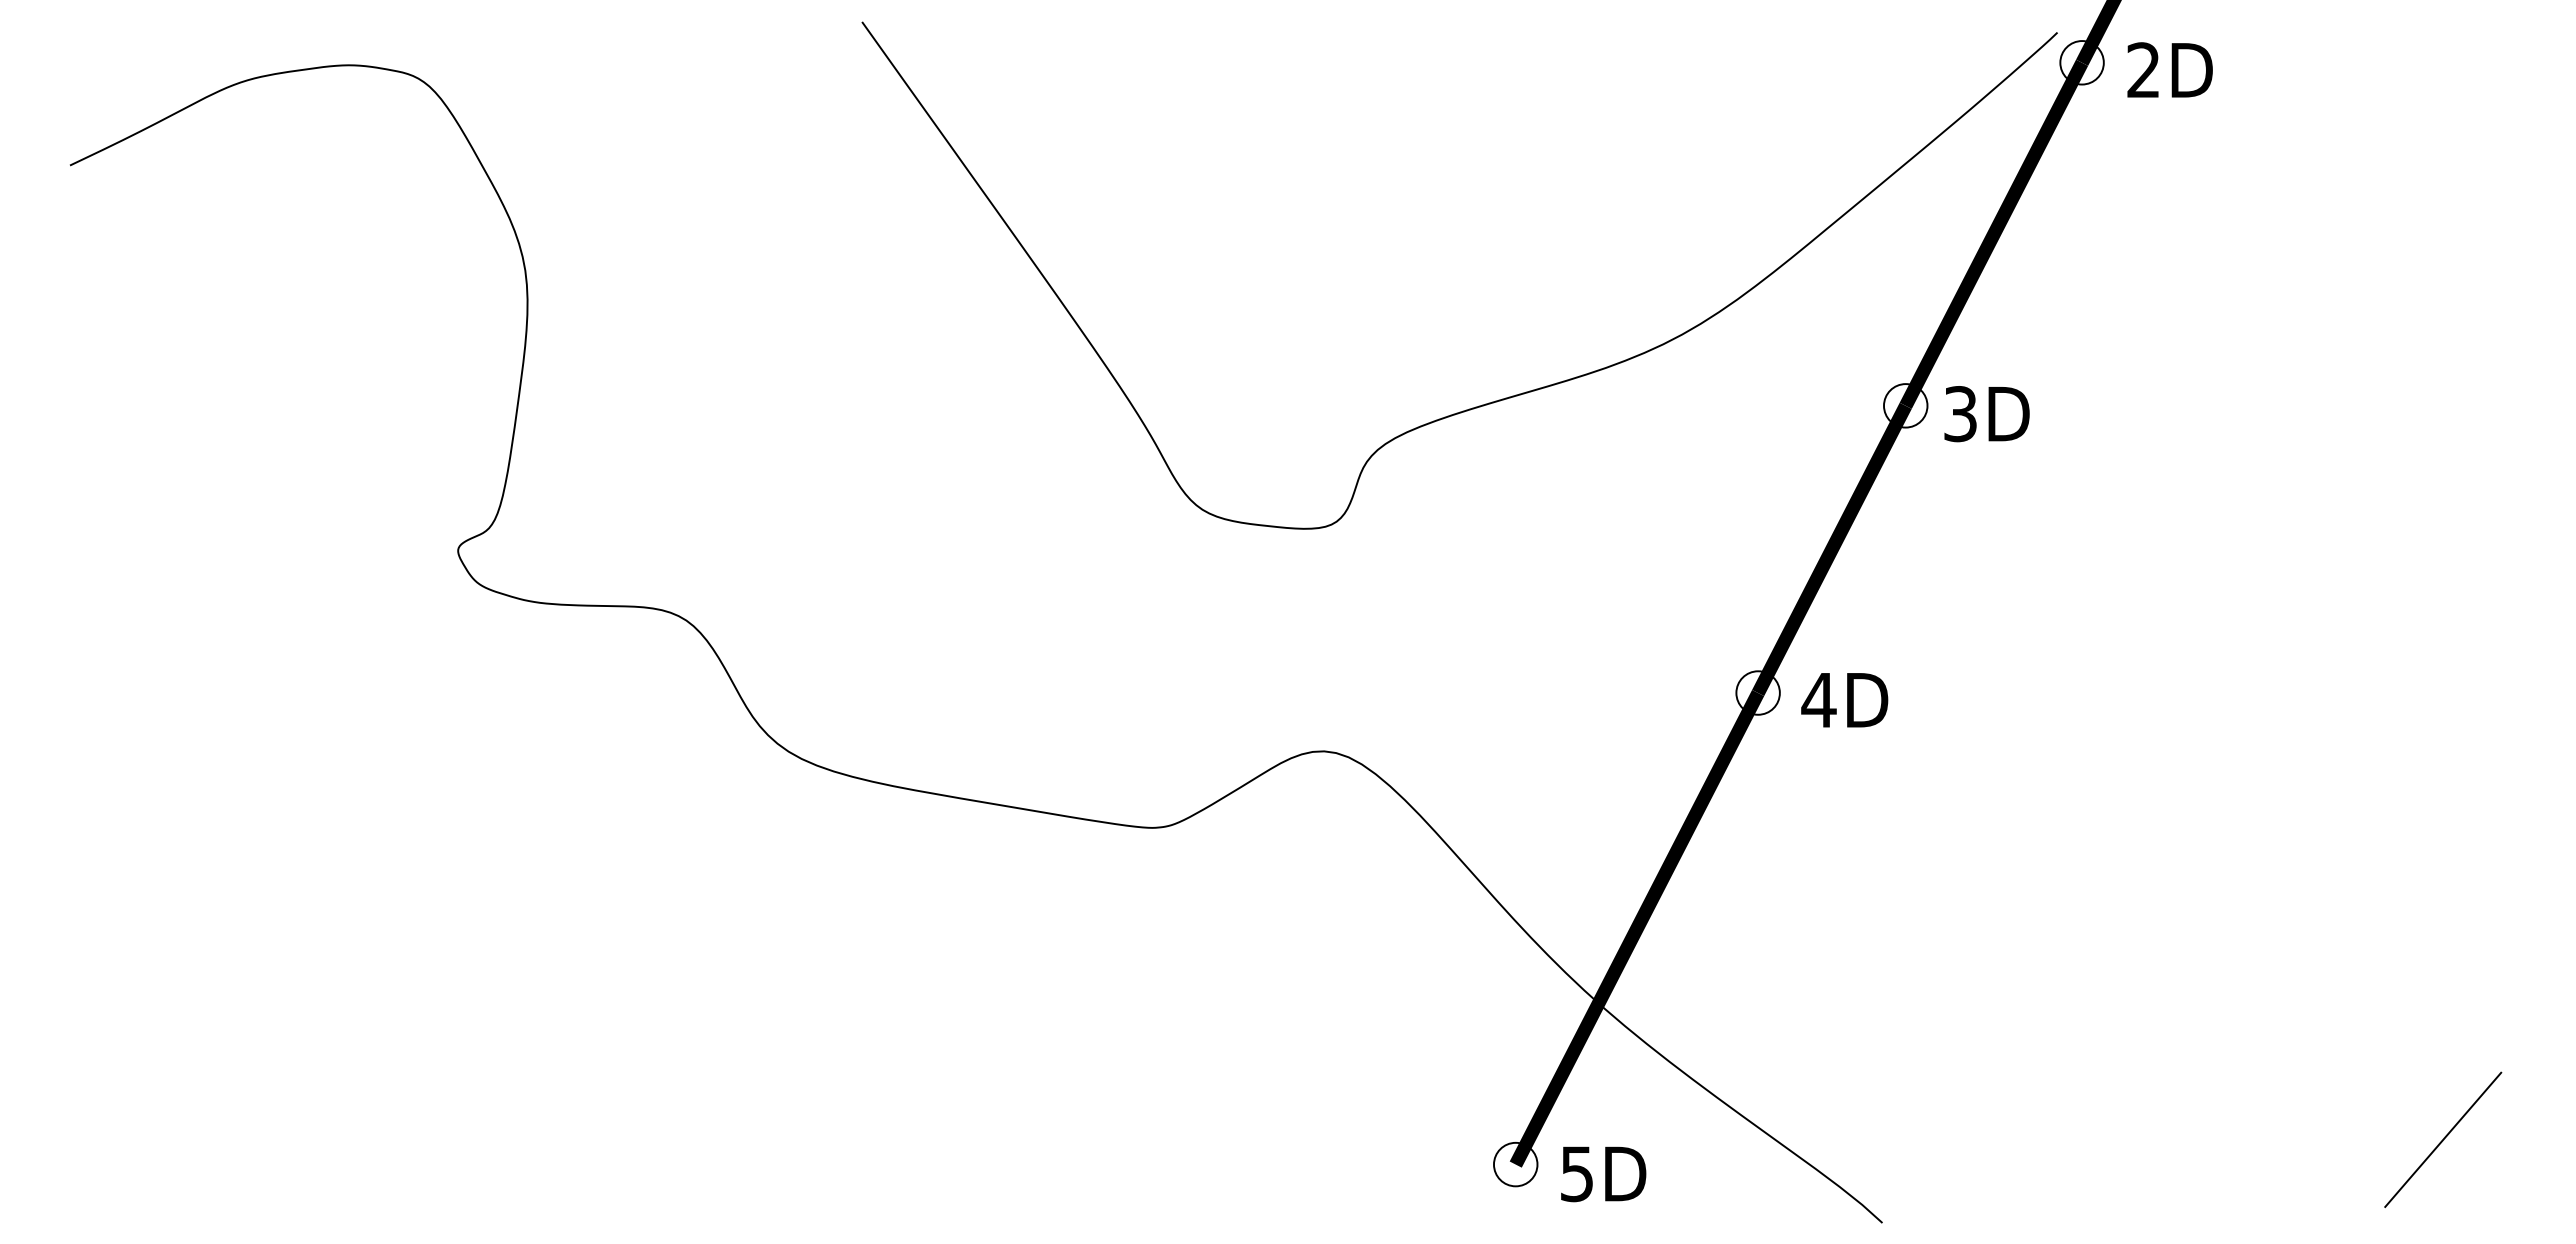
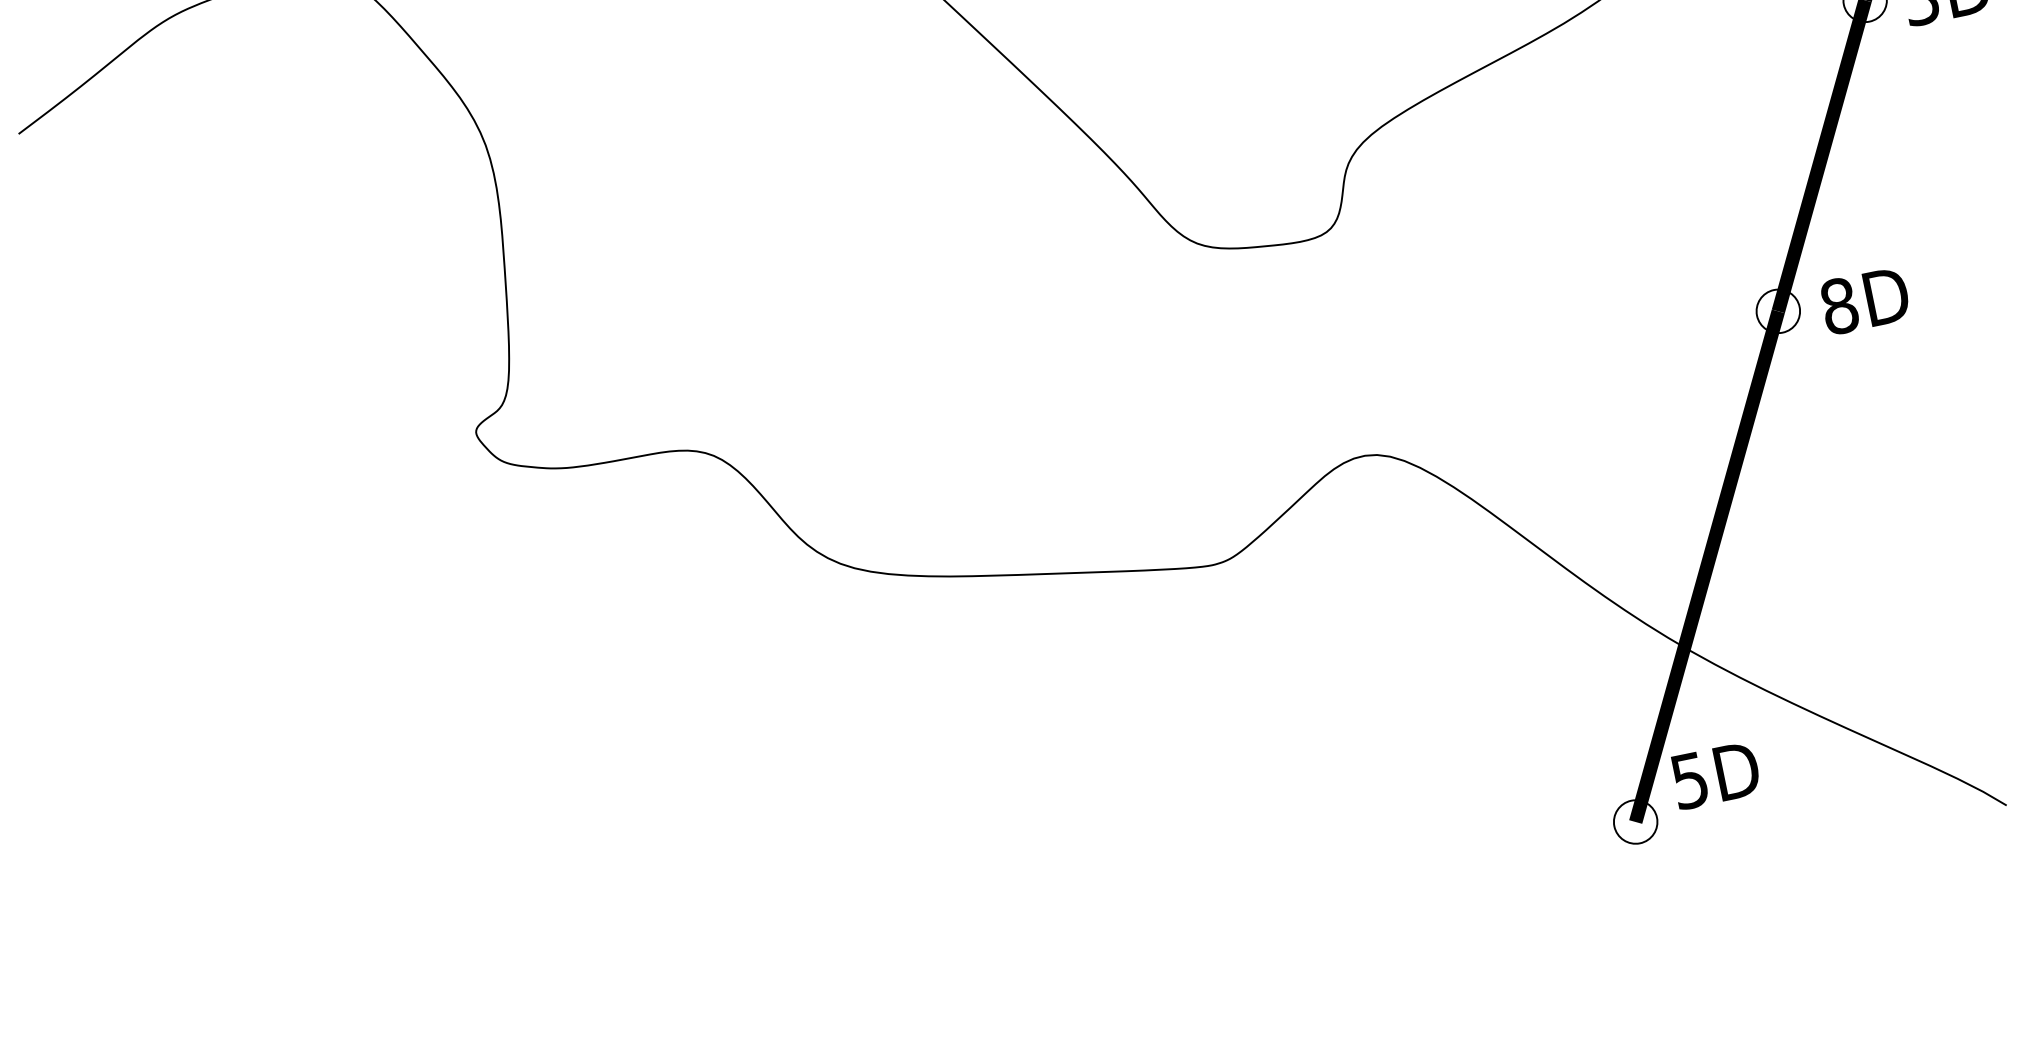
text: (1818, 700) -> (1838, 306), 4D -> 8D
text: (1603, 1174) -> (1715, 775), moved

